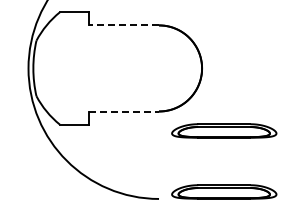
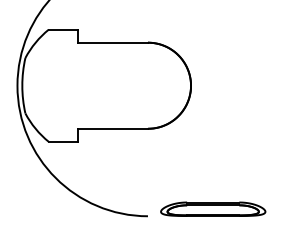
line: (123, 25) -> (112, 42), dashed -> solid
line: (124, 111) -> (113, 128), dashed -> solid
part: (224, 130) -> (213, 147), removed

